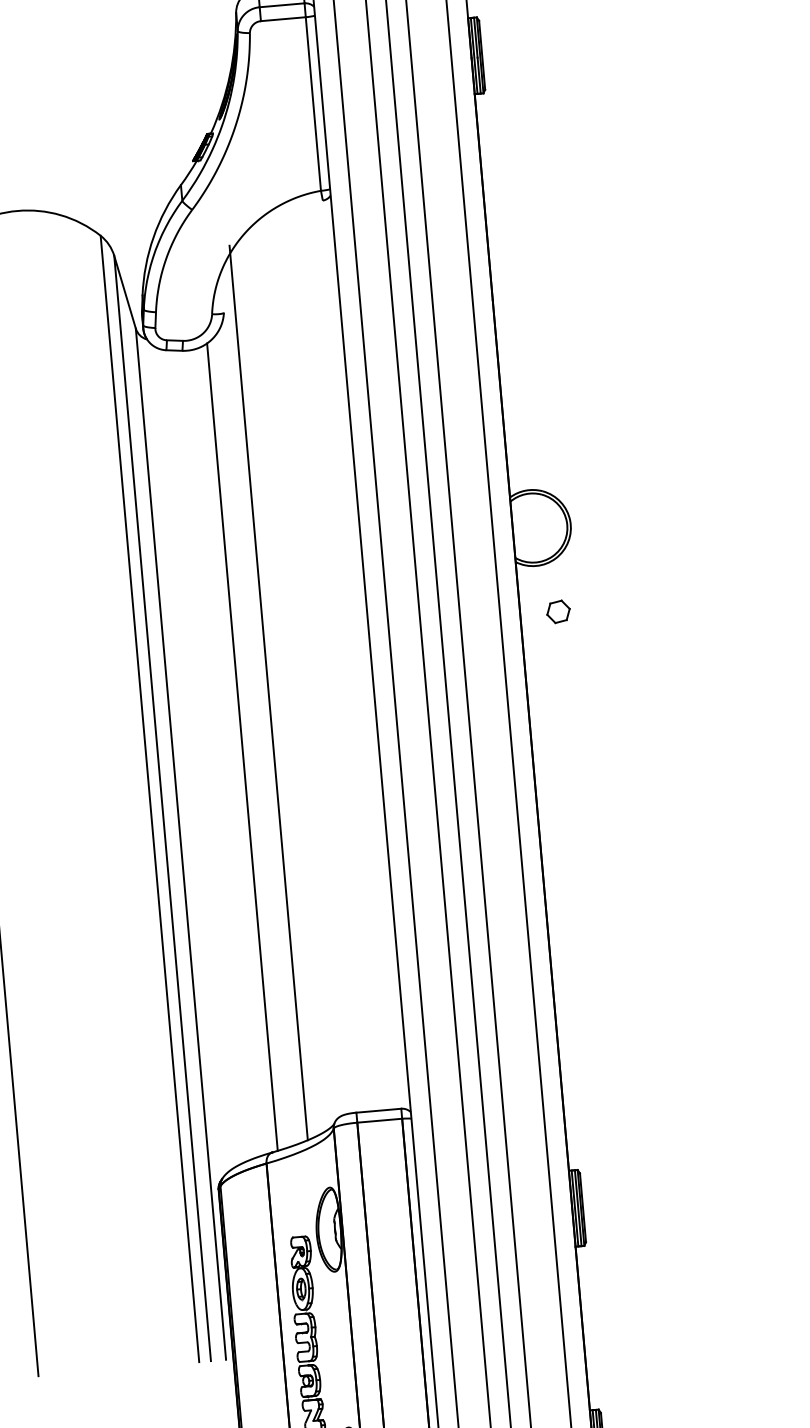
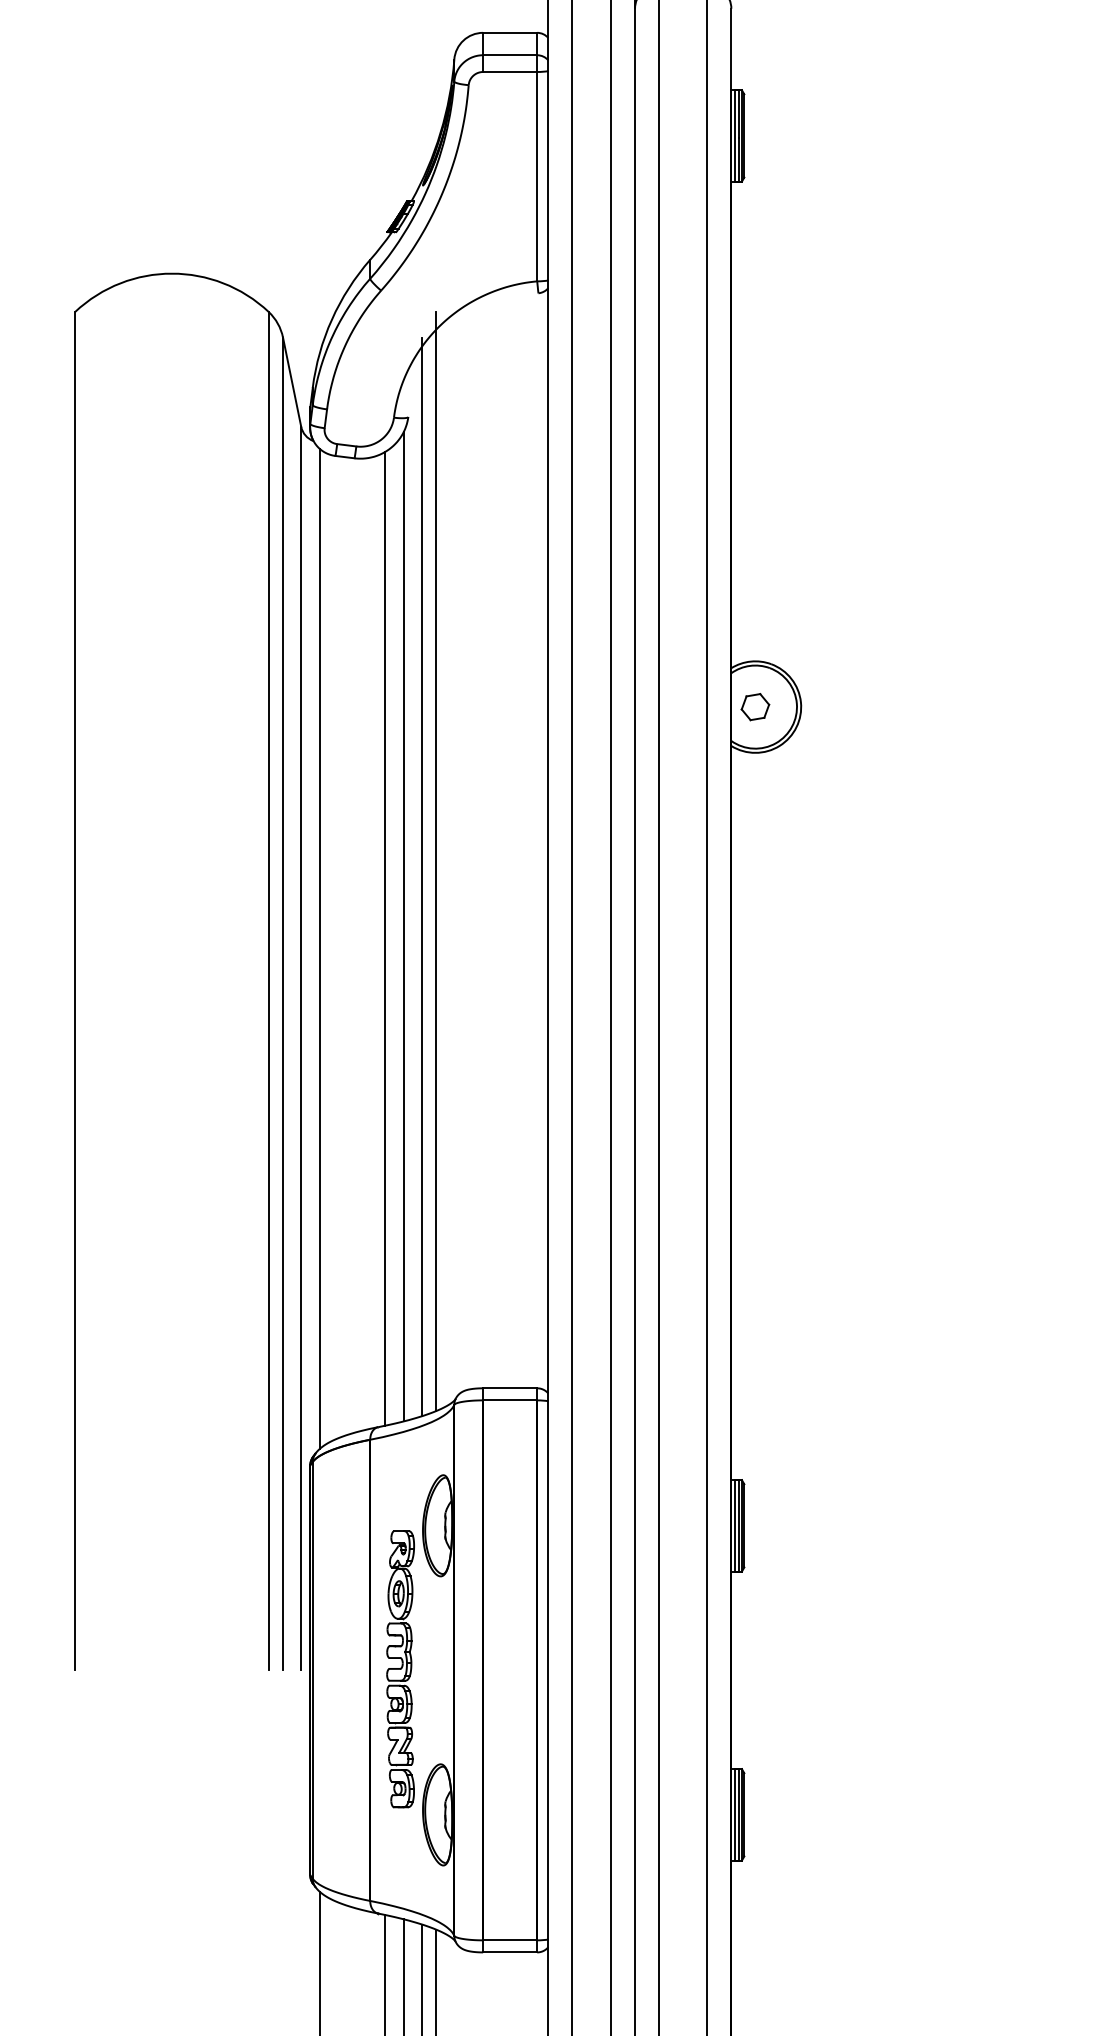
part: (558, 612) -> (755, 707), moved
line: (279, 679) -> (436, 861), added
line: (256, 735) -> (403, 926), added
line: (189, 759) -> (320, 948), added

